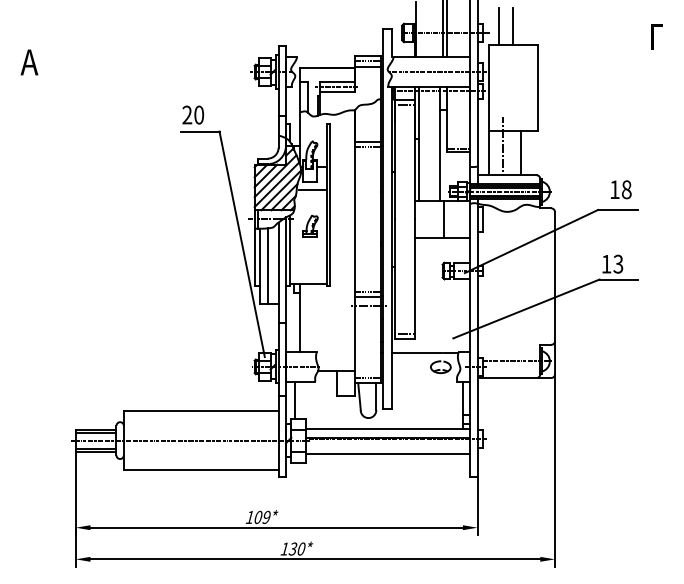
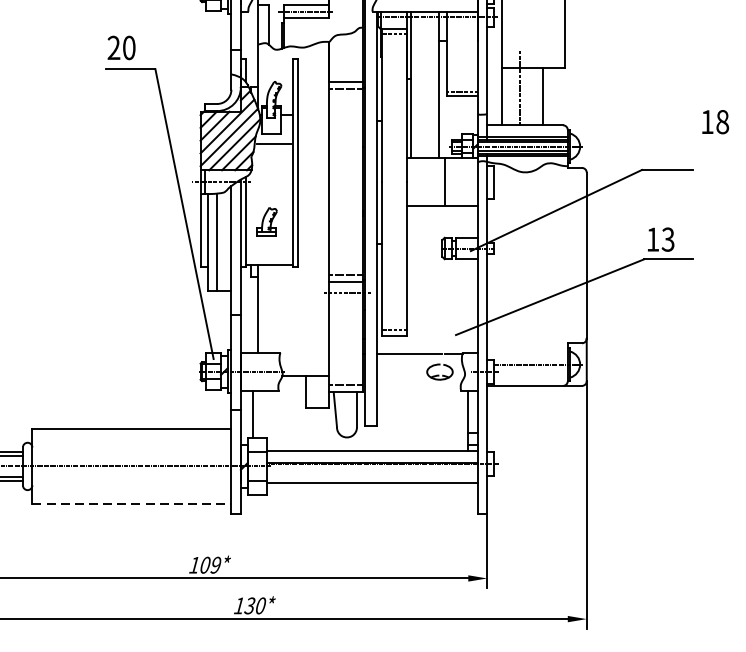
text: (621, 189) -> (715, 121), moved
part: (310, 226) -> (267, 222), moved
line: (201, 470) -> (132, 504), solid -> dashed

